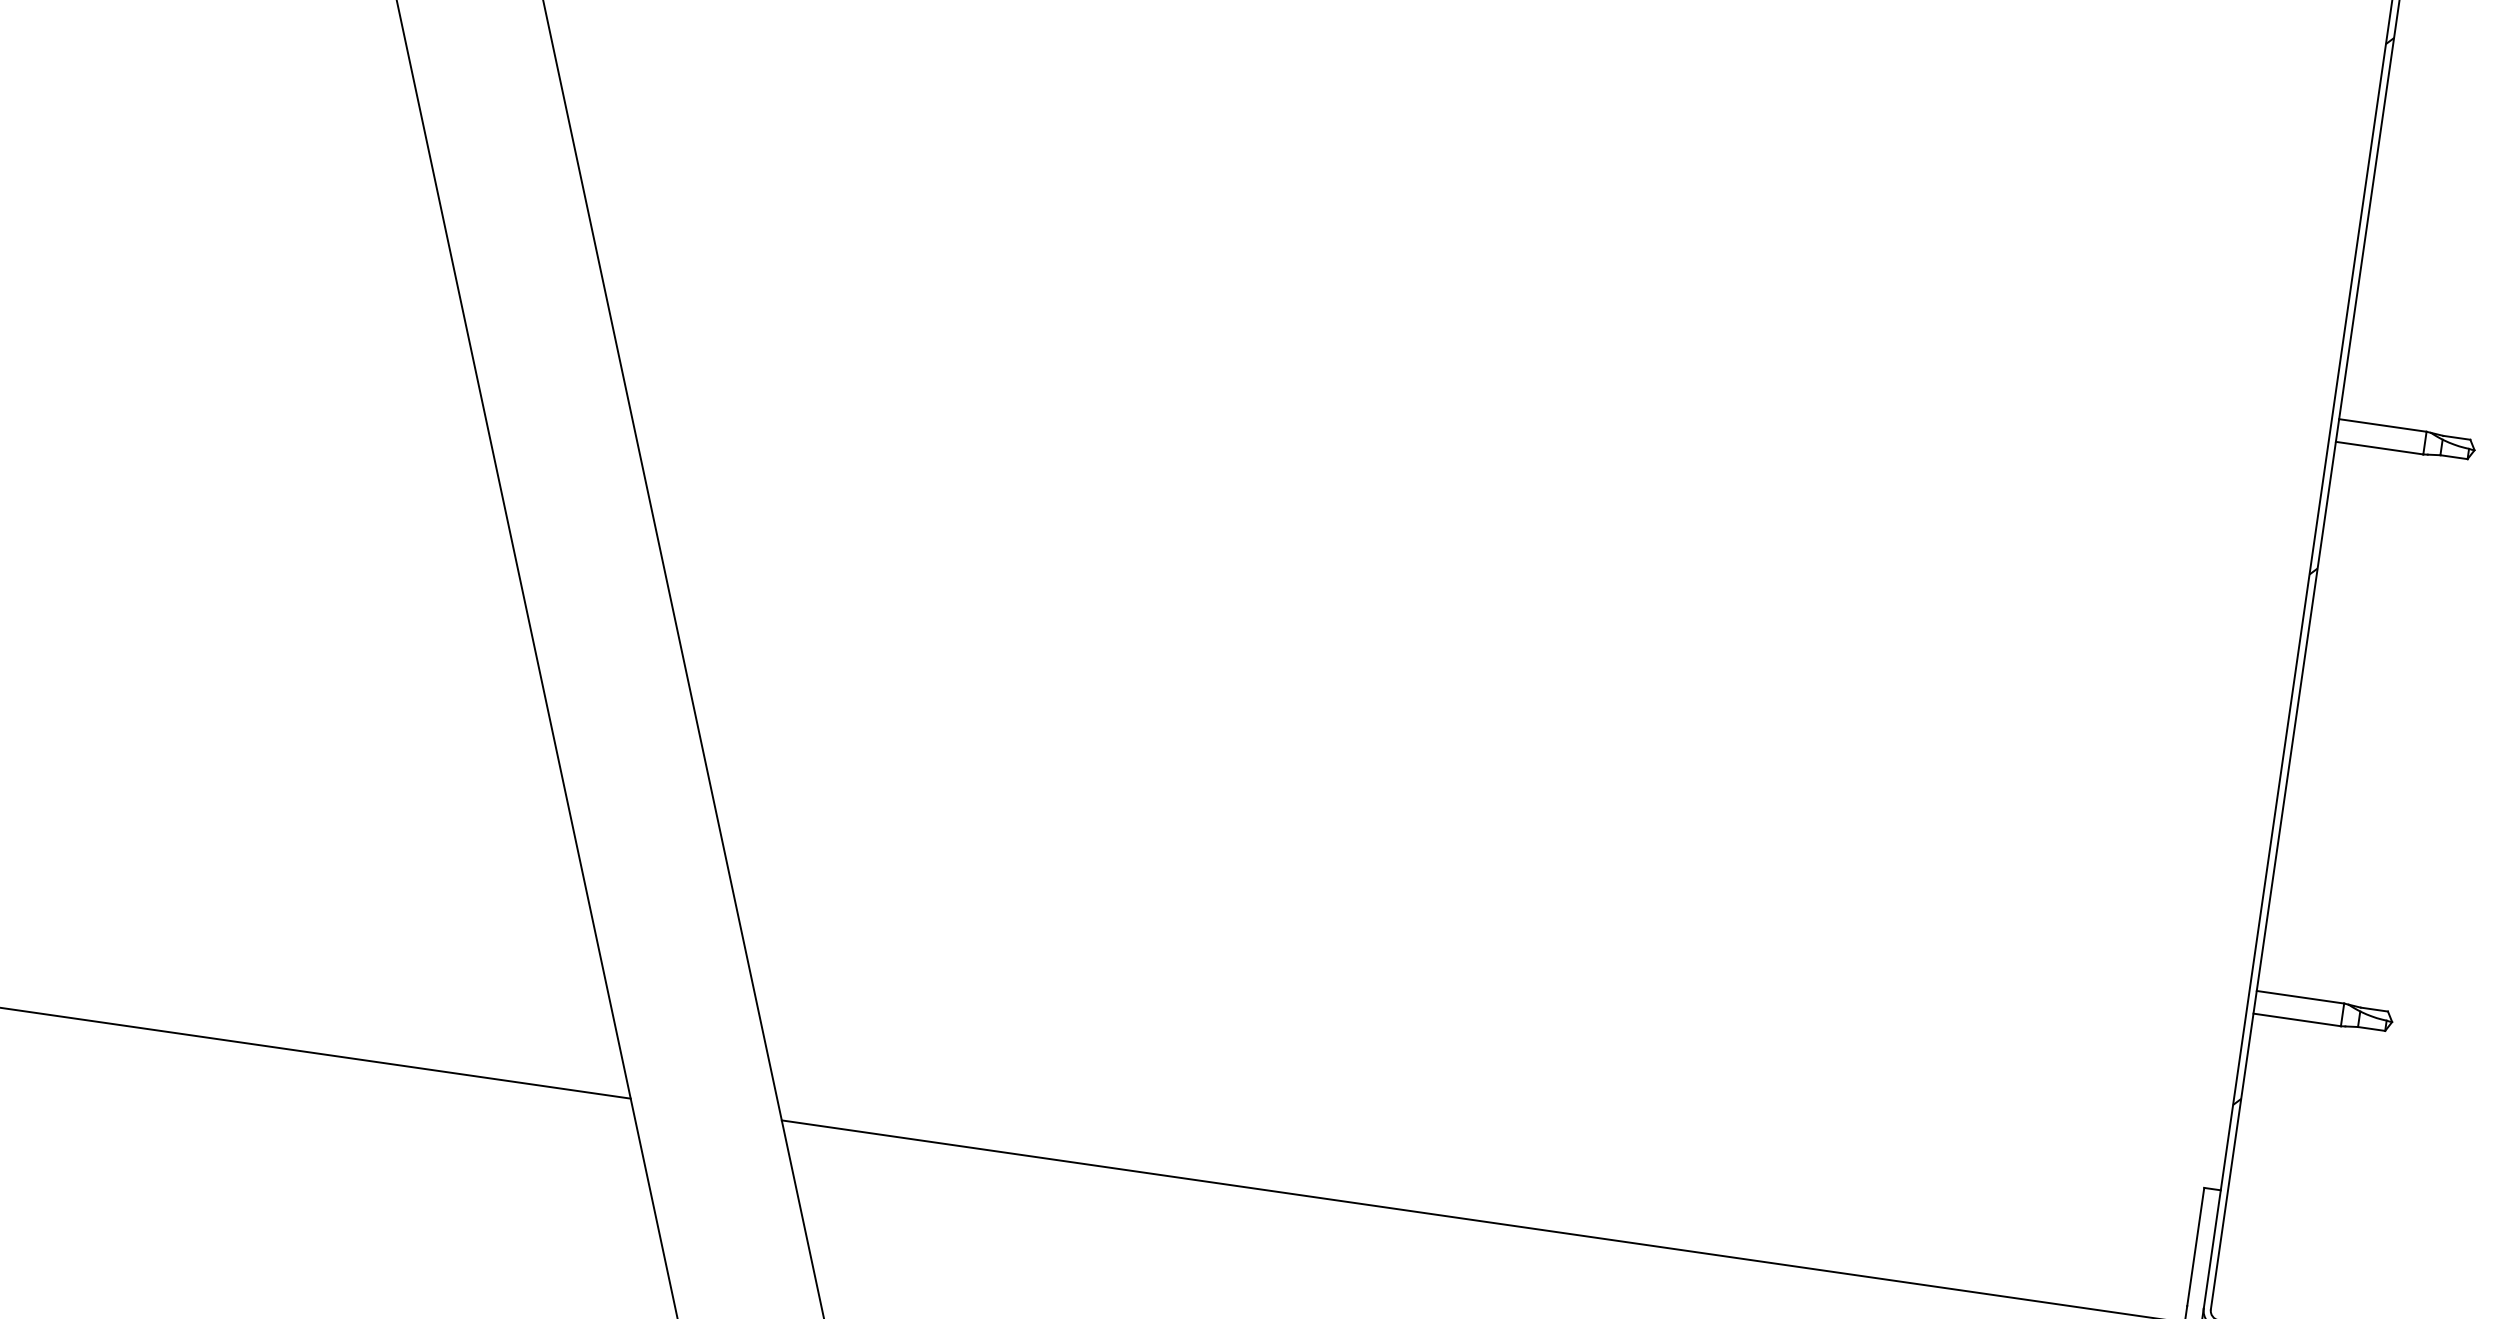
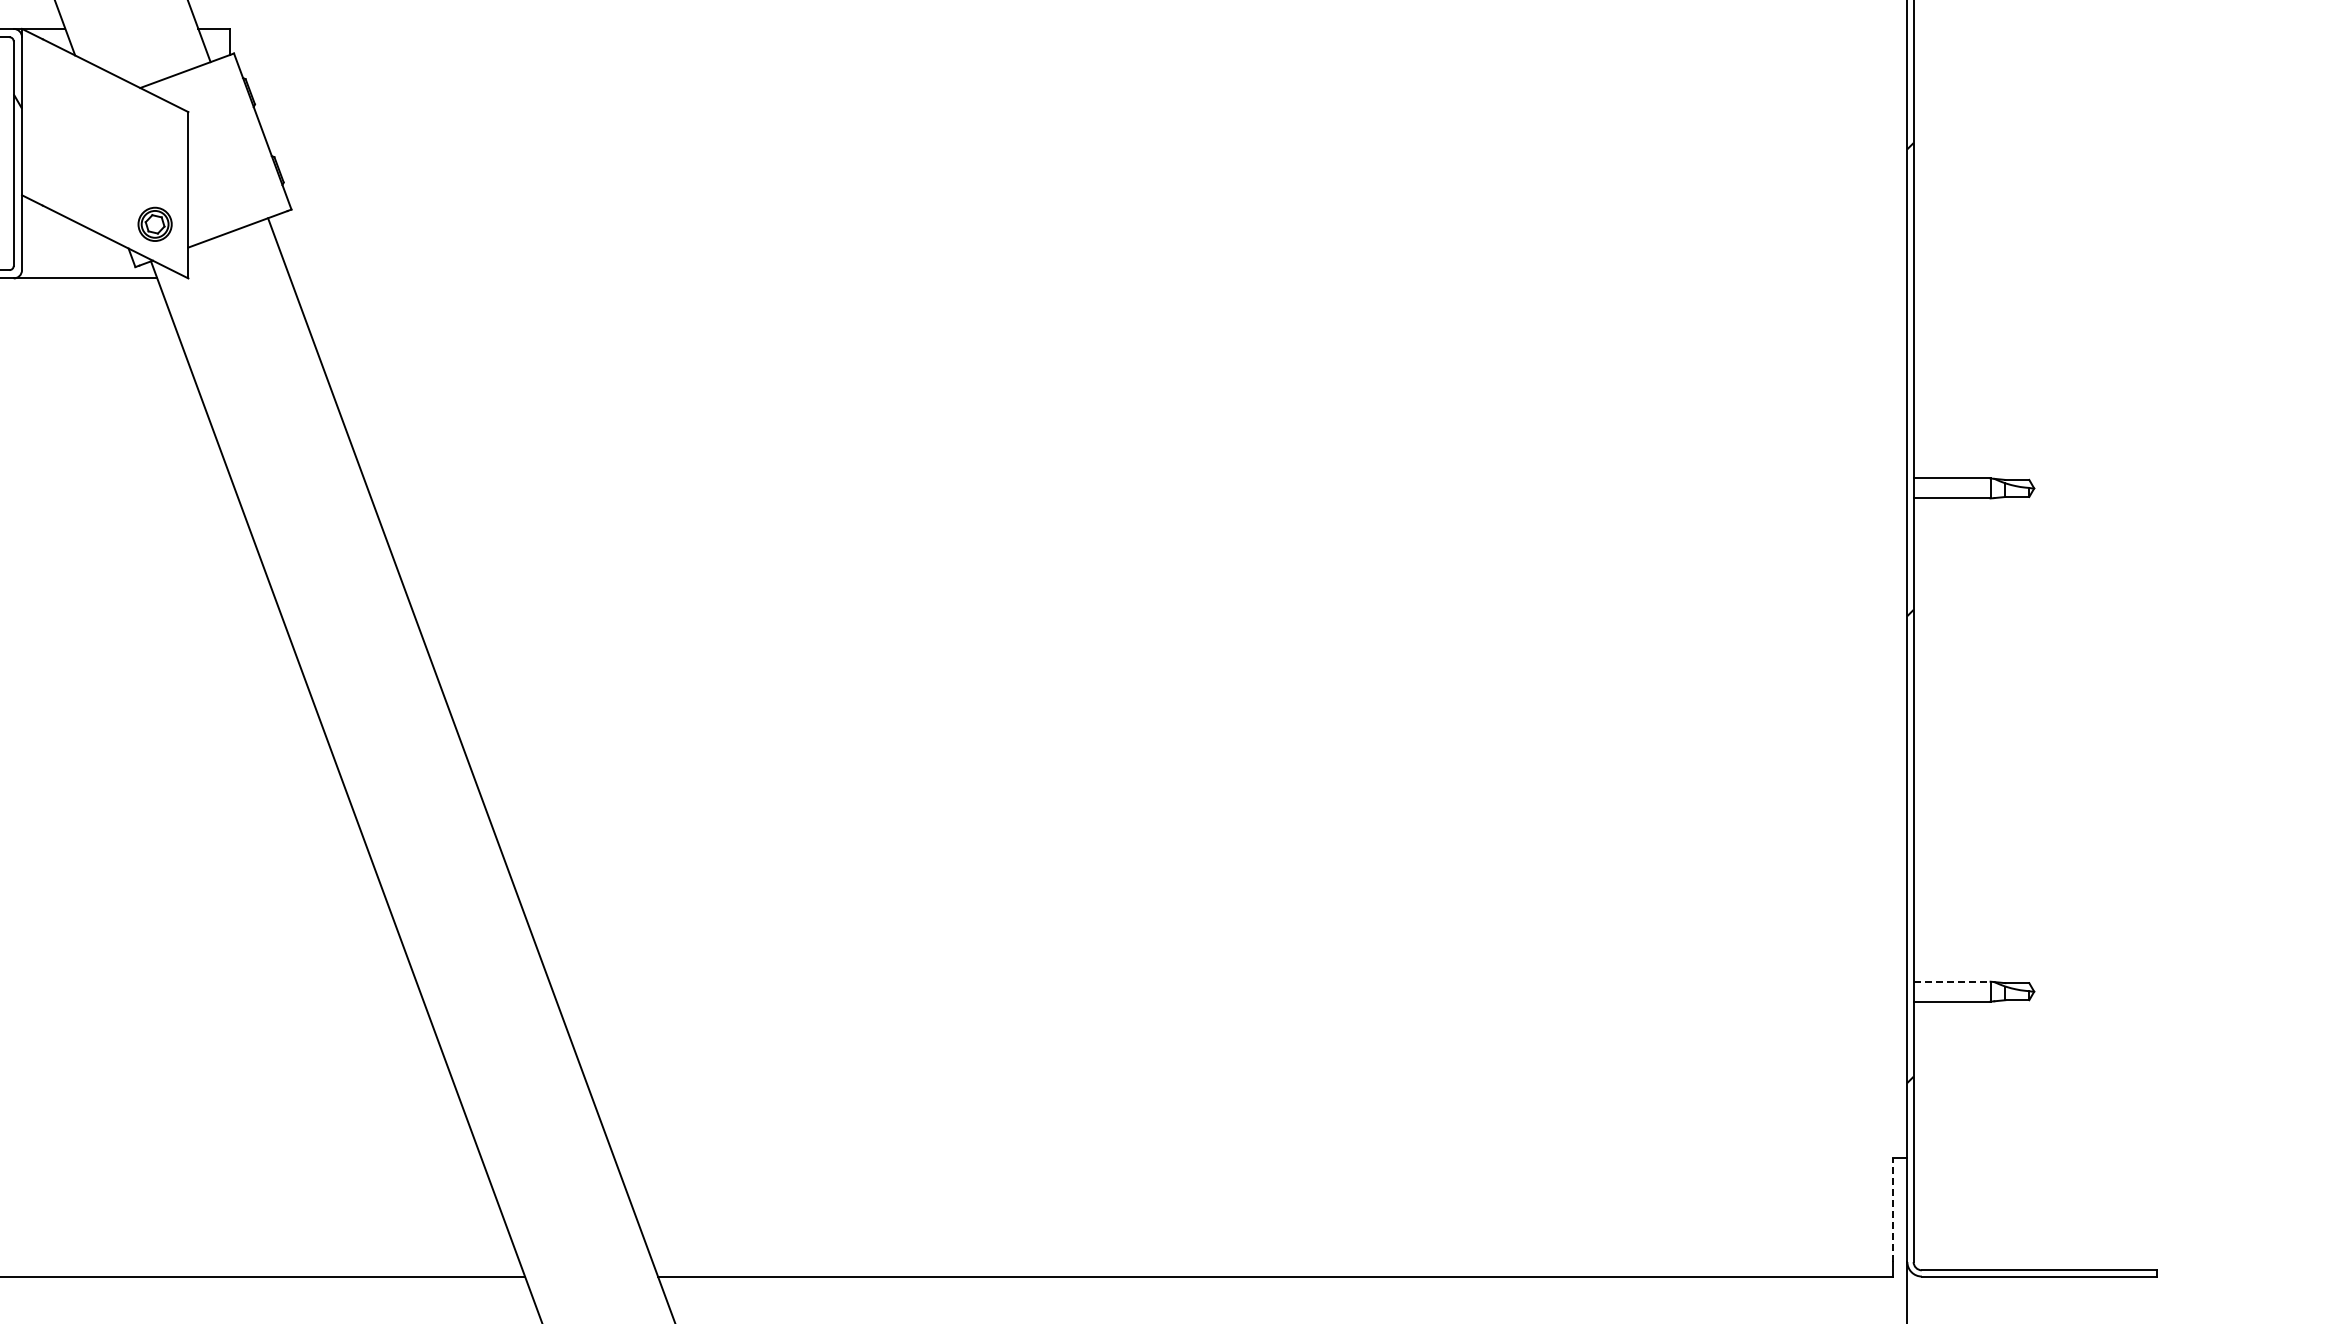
line: (2300, 997) -> (1952, 981), solid -> dashed
line: (2195, 1247) -> (1892, 1210), solid -> dashed

